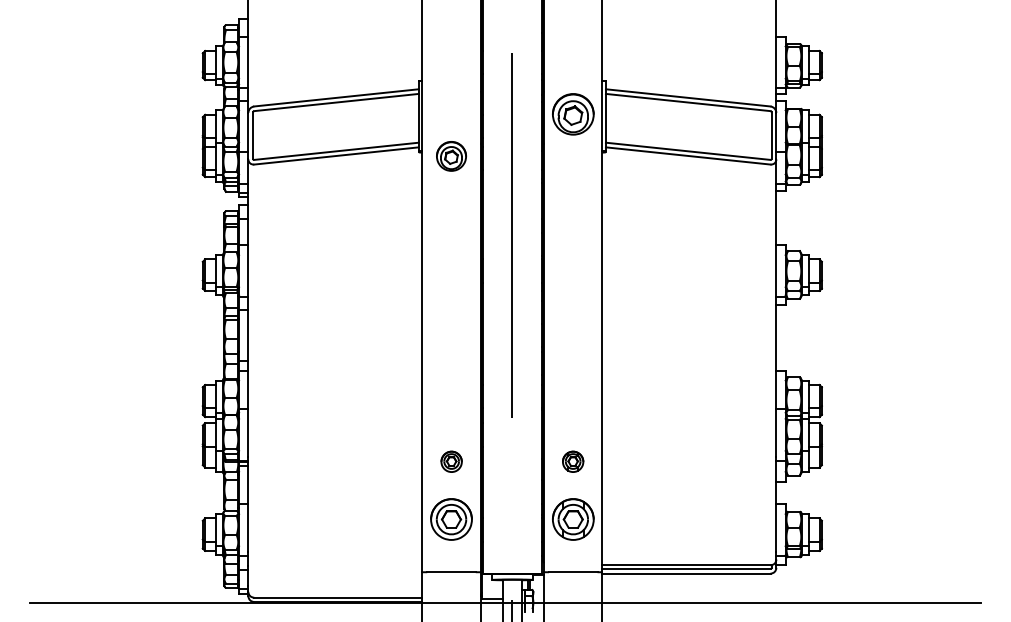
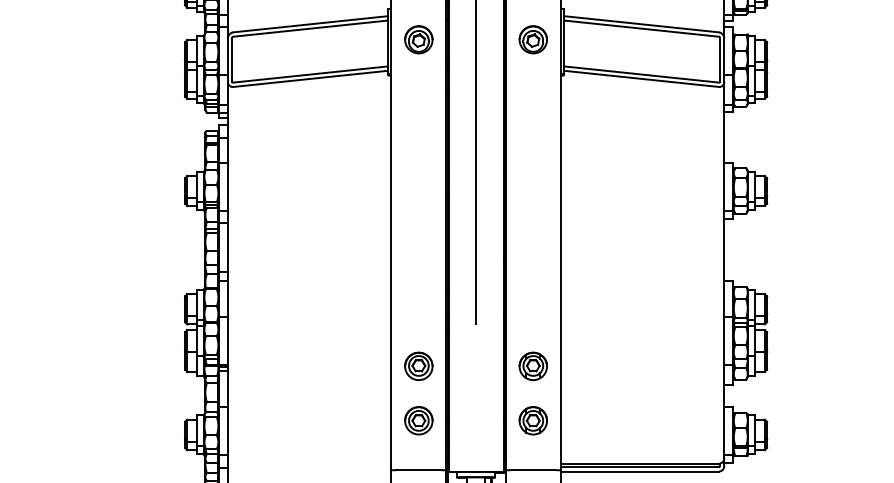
part: (572, 114) -> (532, 39), size x0.71
part: (451, 156) -> (418, 39), moved
part: (451, 461) -> (418, 366), size x1.43
part: (572, 461) -> (532, 366), size x1.43
part: (451, 519) -> (418, 420), size x0.71
part: (572, 519) -> (532, 420), size x0.71

